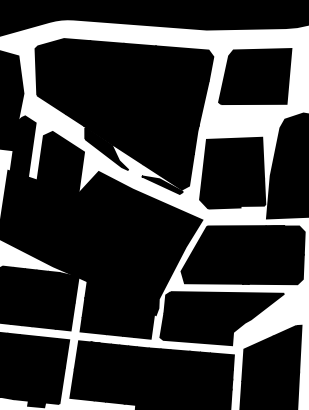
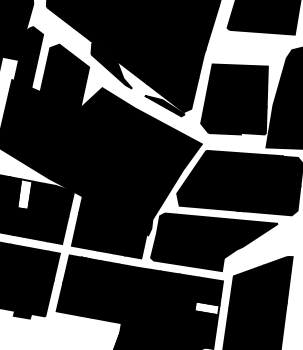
fill: (29, 284) -> (24, 195), removed
fill: (219, 383) -> (206, 308), removed

